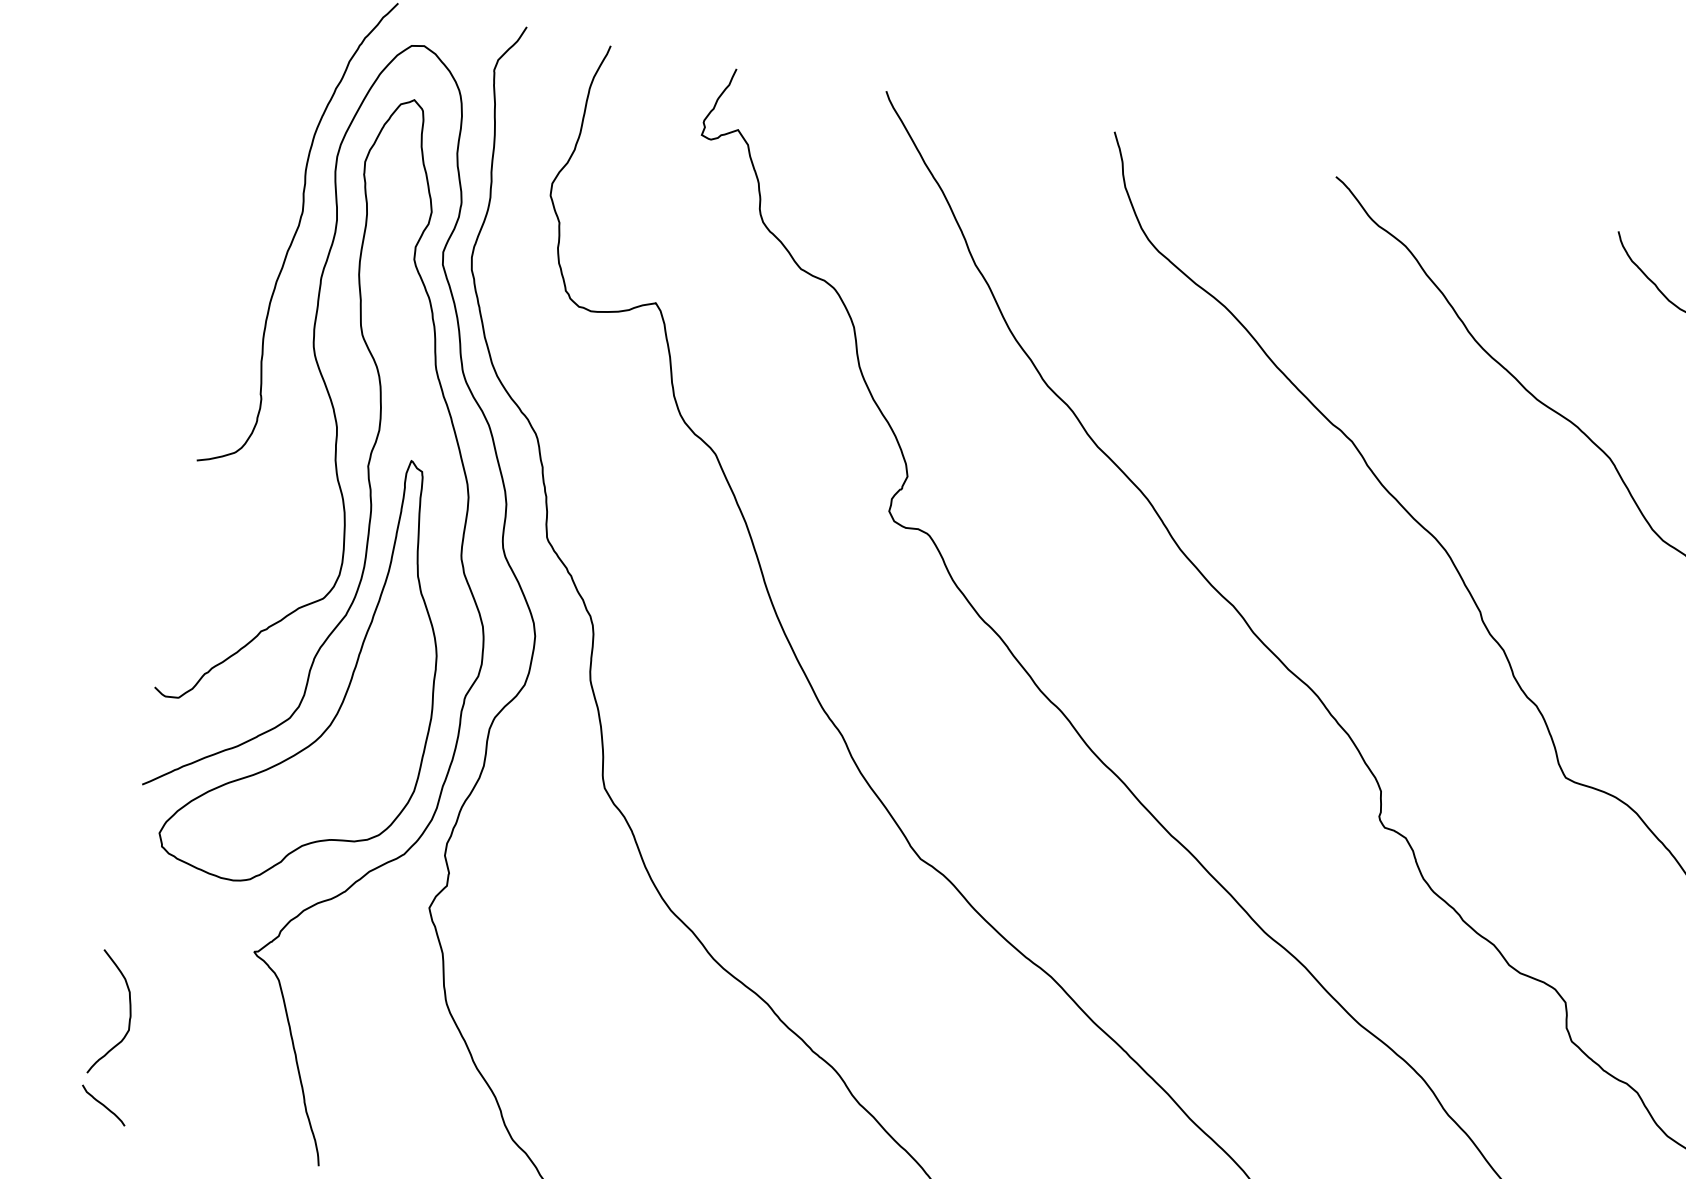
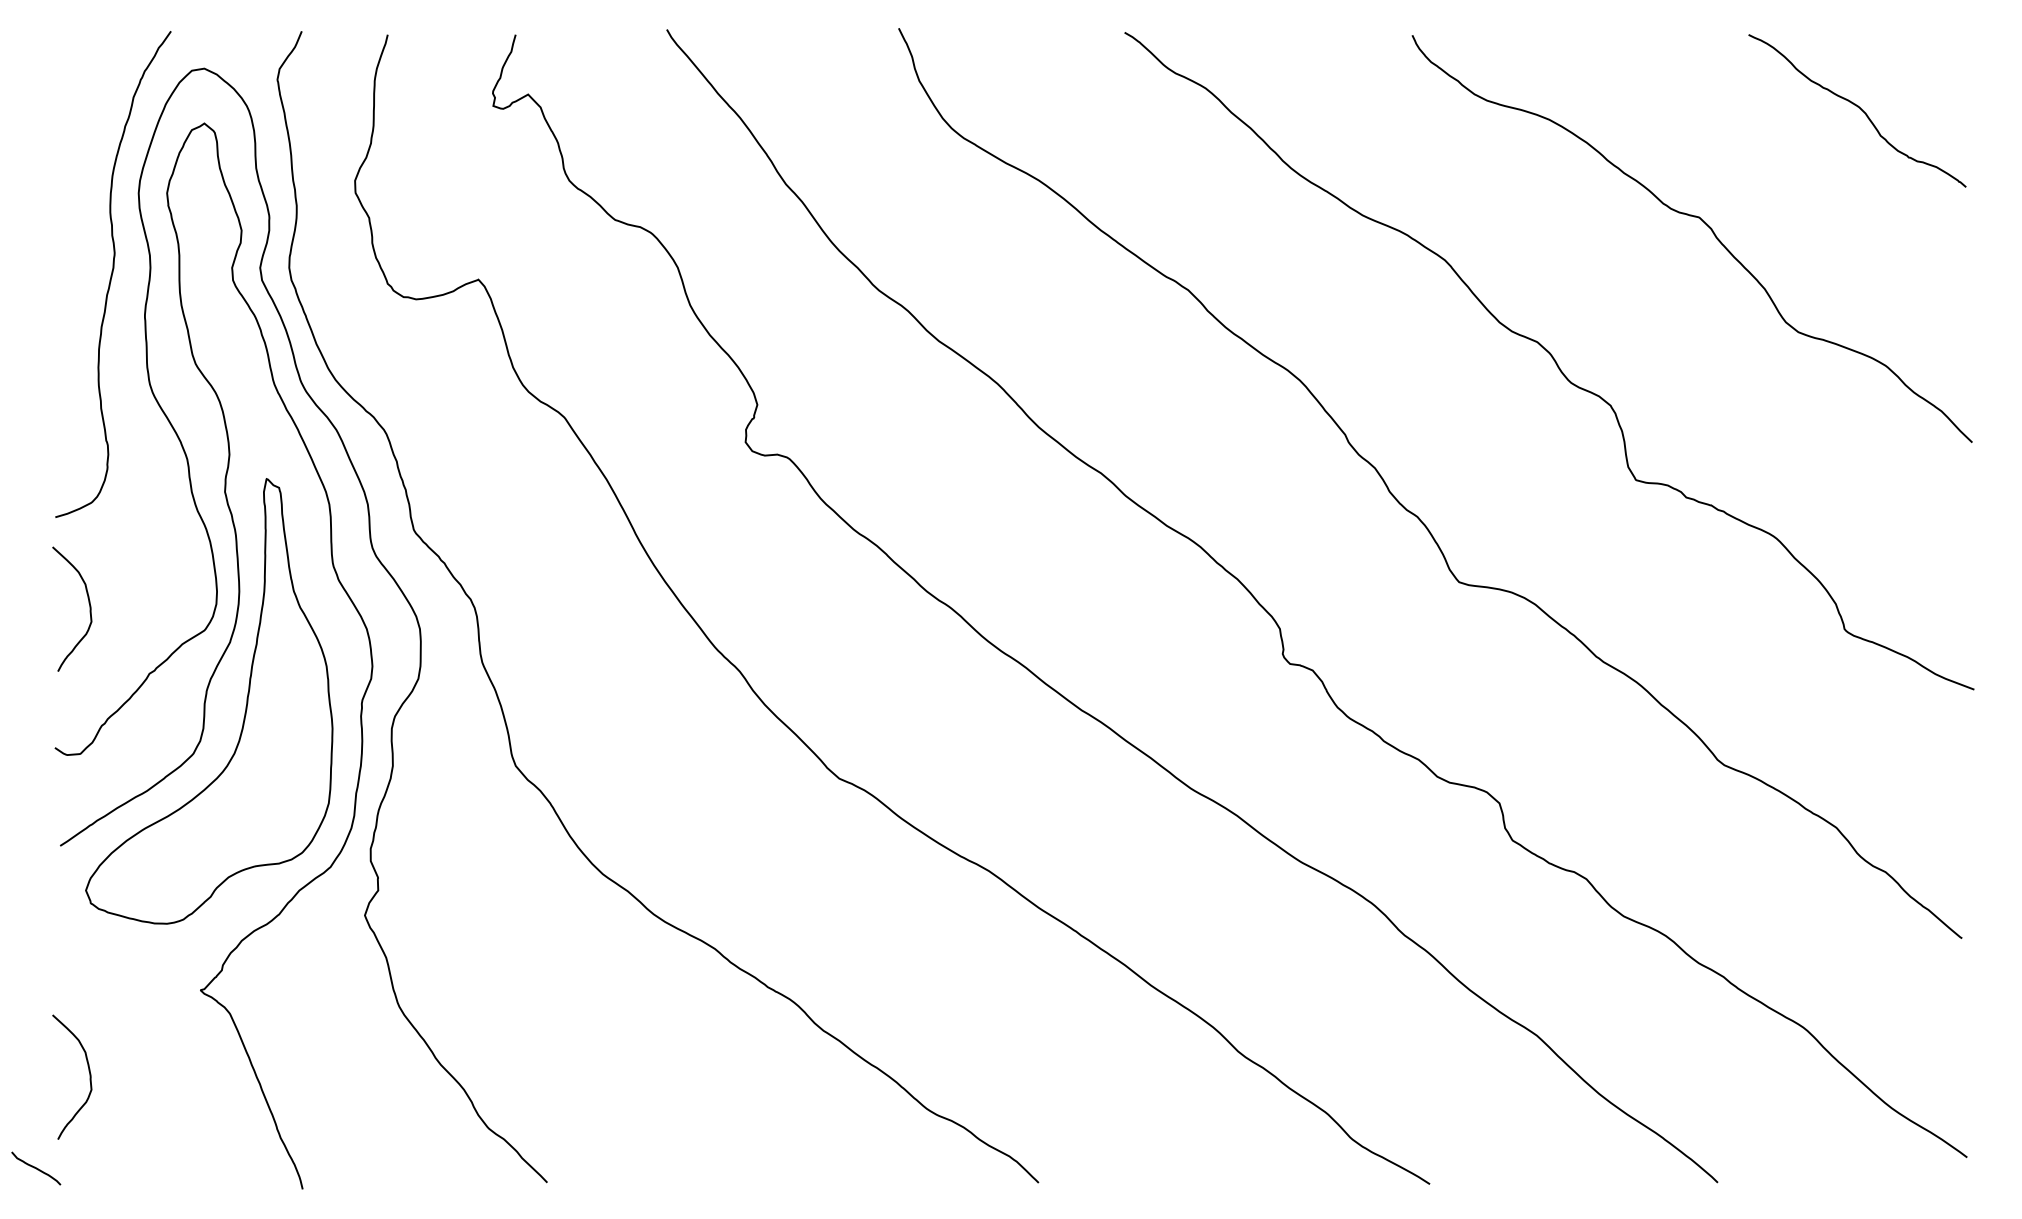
curve: (213, 551) -> (88, 603), added
curve: (103, 1105) -> (36, 1168), moved

